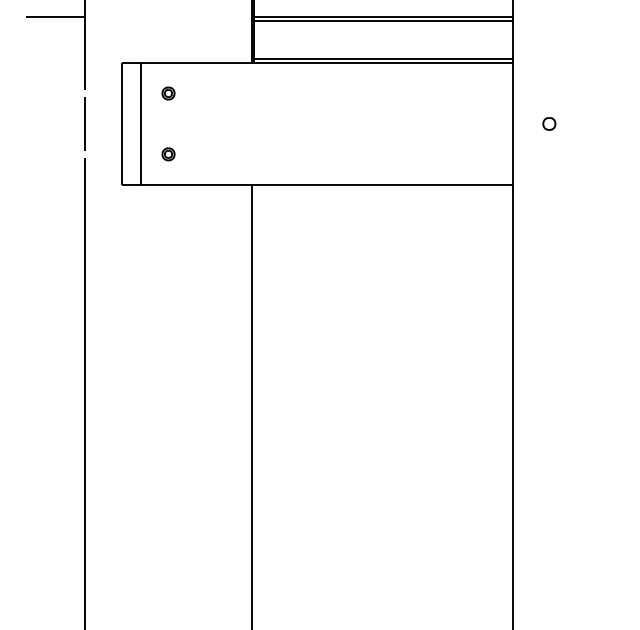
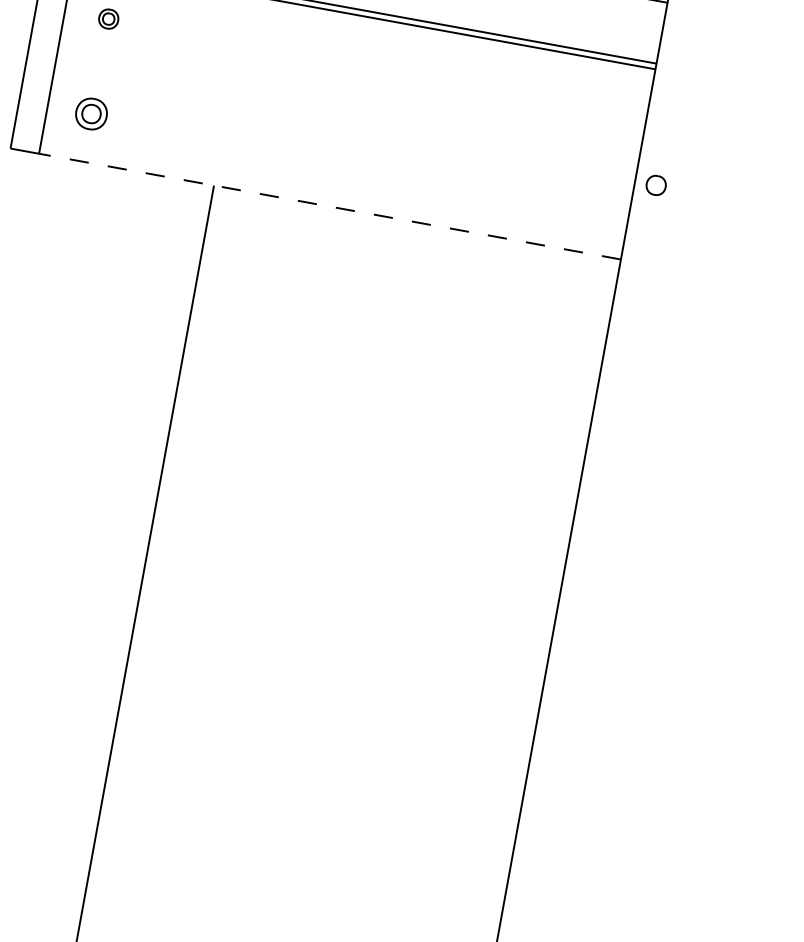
part: (549, 123) -> (656, 184), moved
part: (168, 154) -> (91, 114), size x1.6
line: (326, 184) -> (329, 206), solid -> dashed

